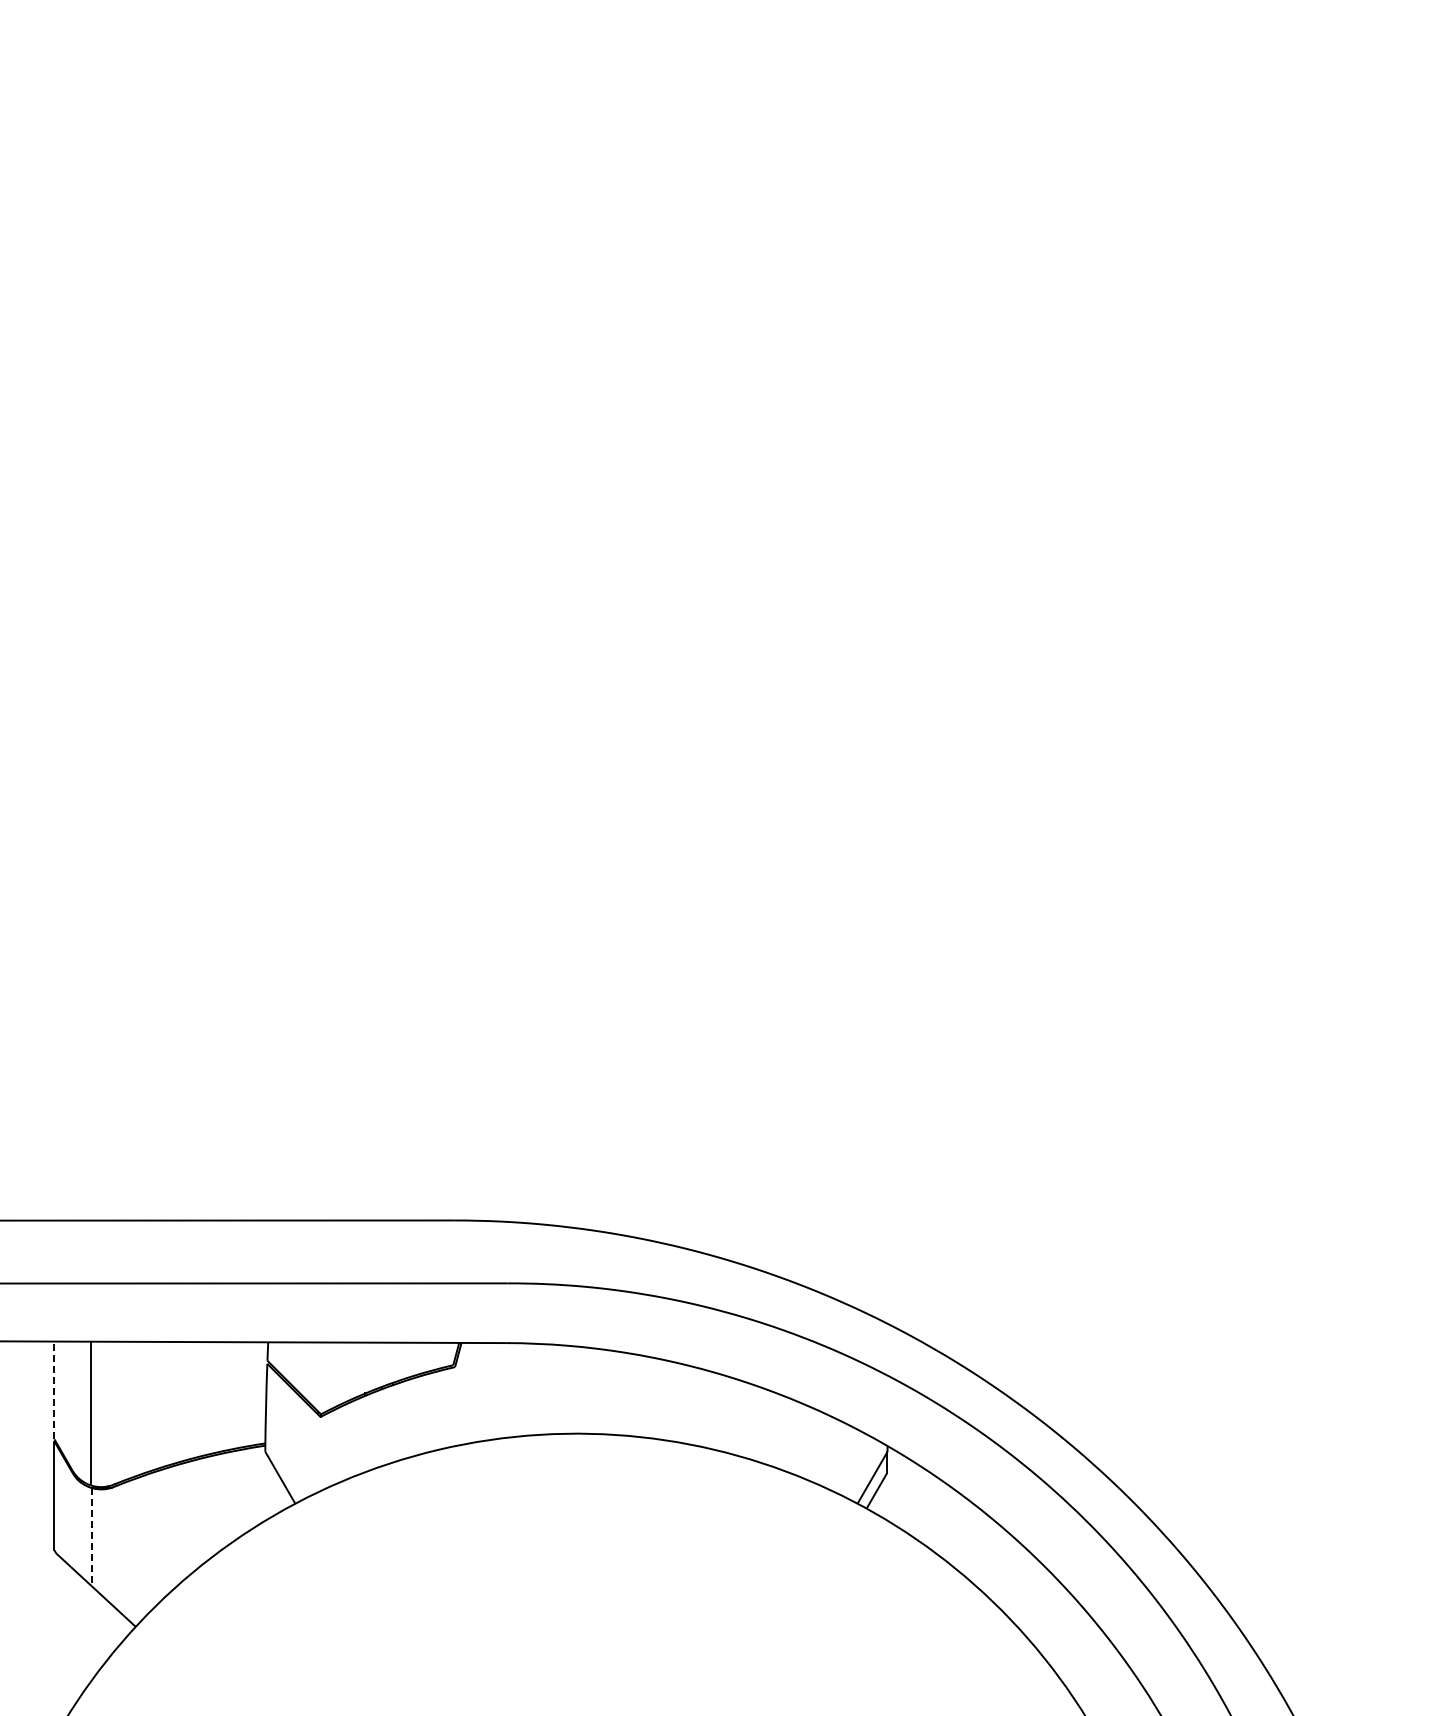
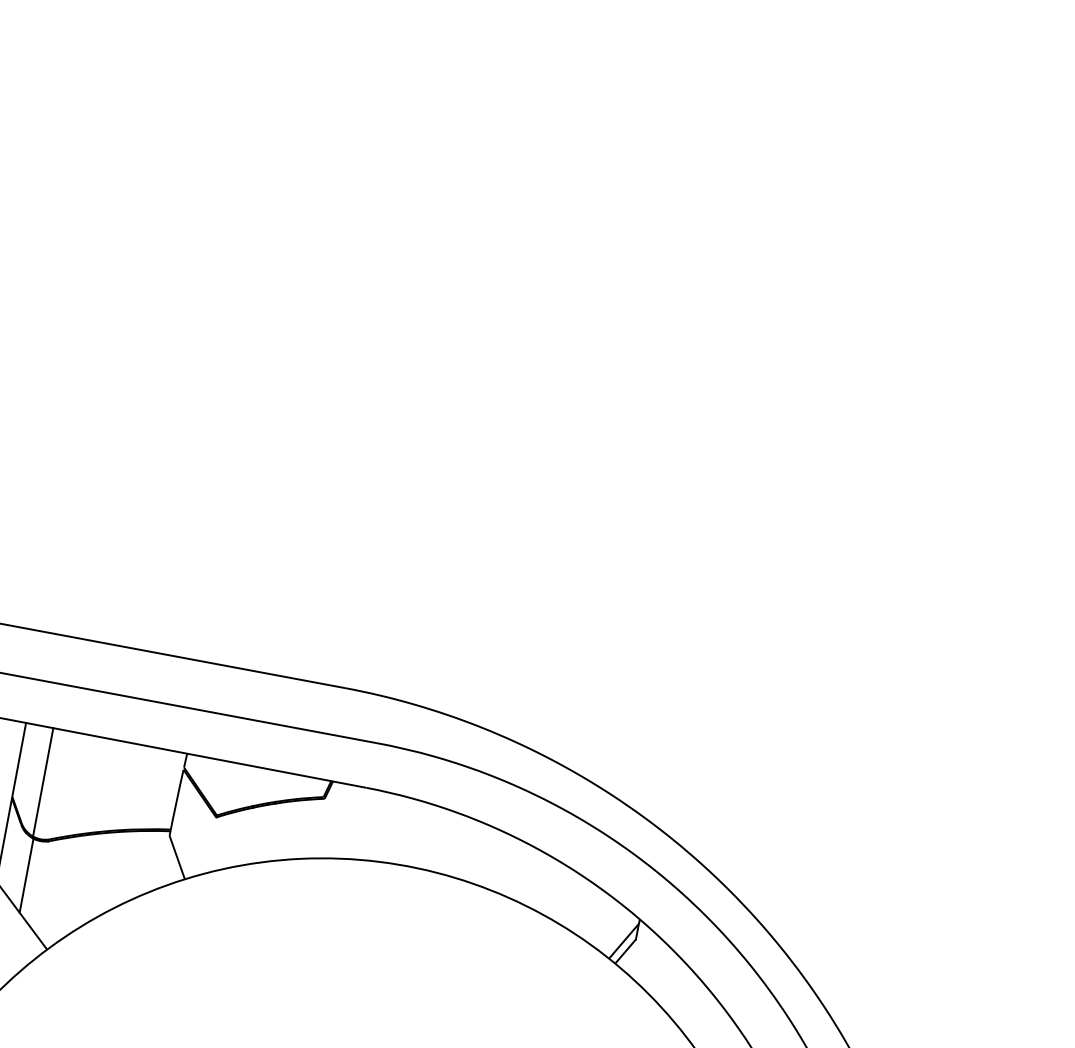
line: (54, 1390) -> (19, 759), dashed -> solid
line: (91, 1537) -> (26, 876), dashed -> solid

